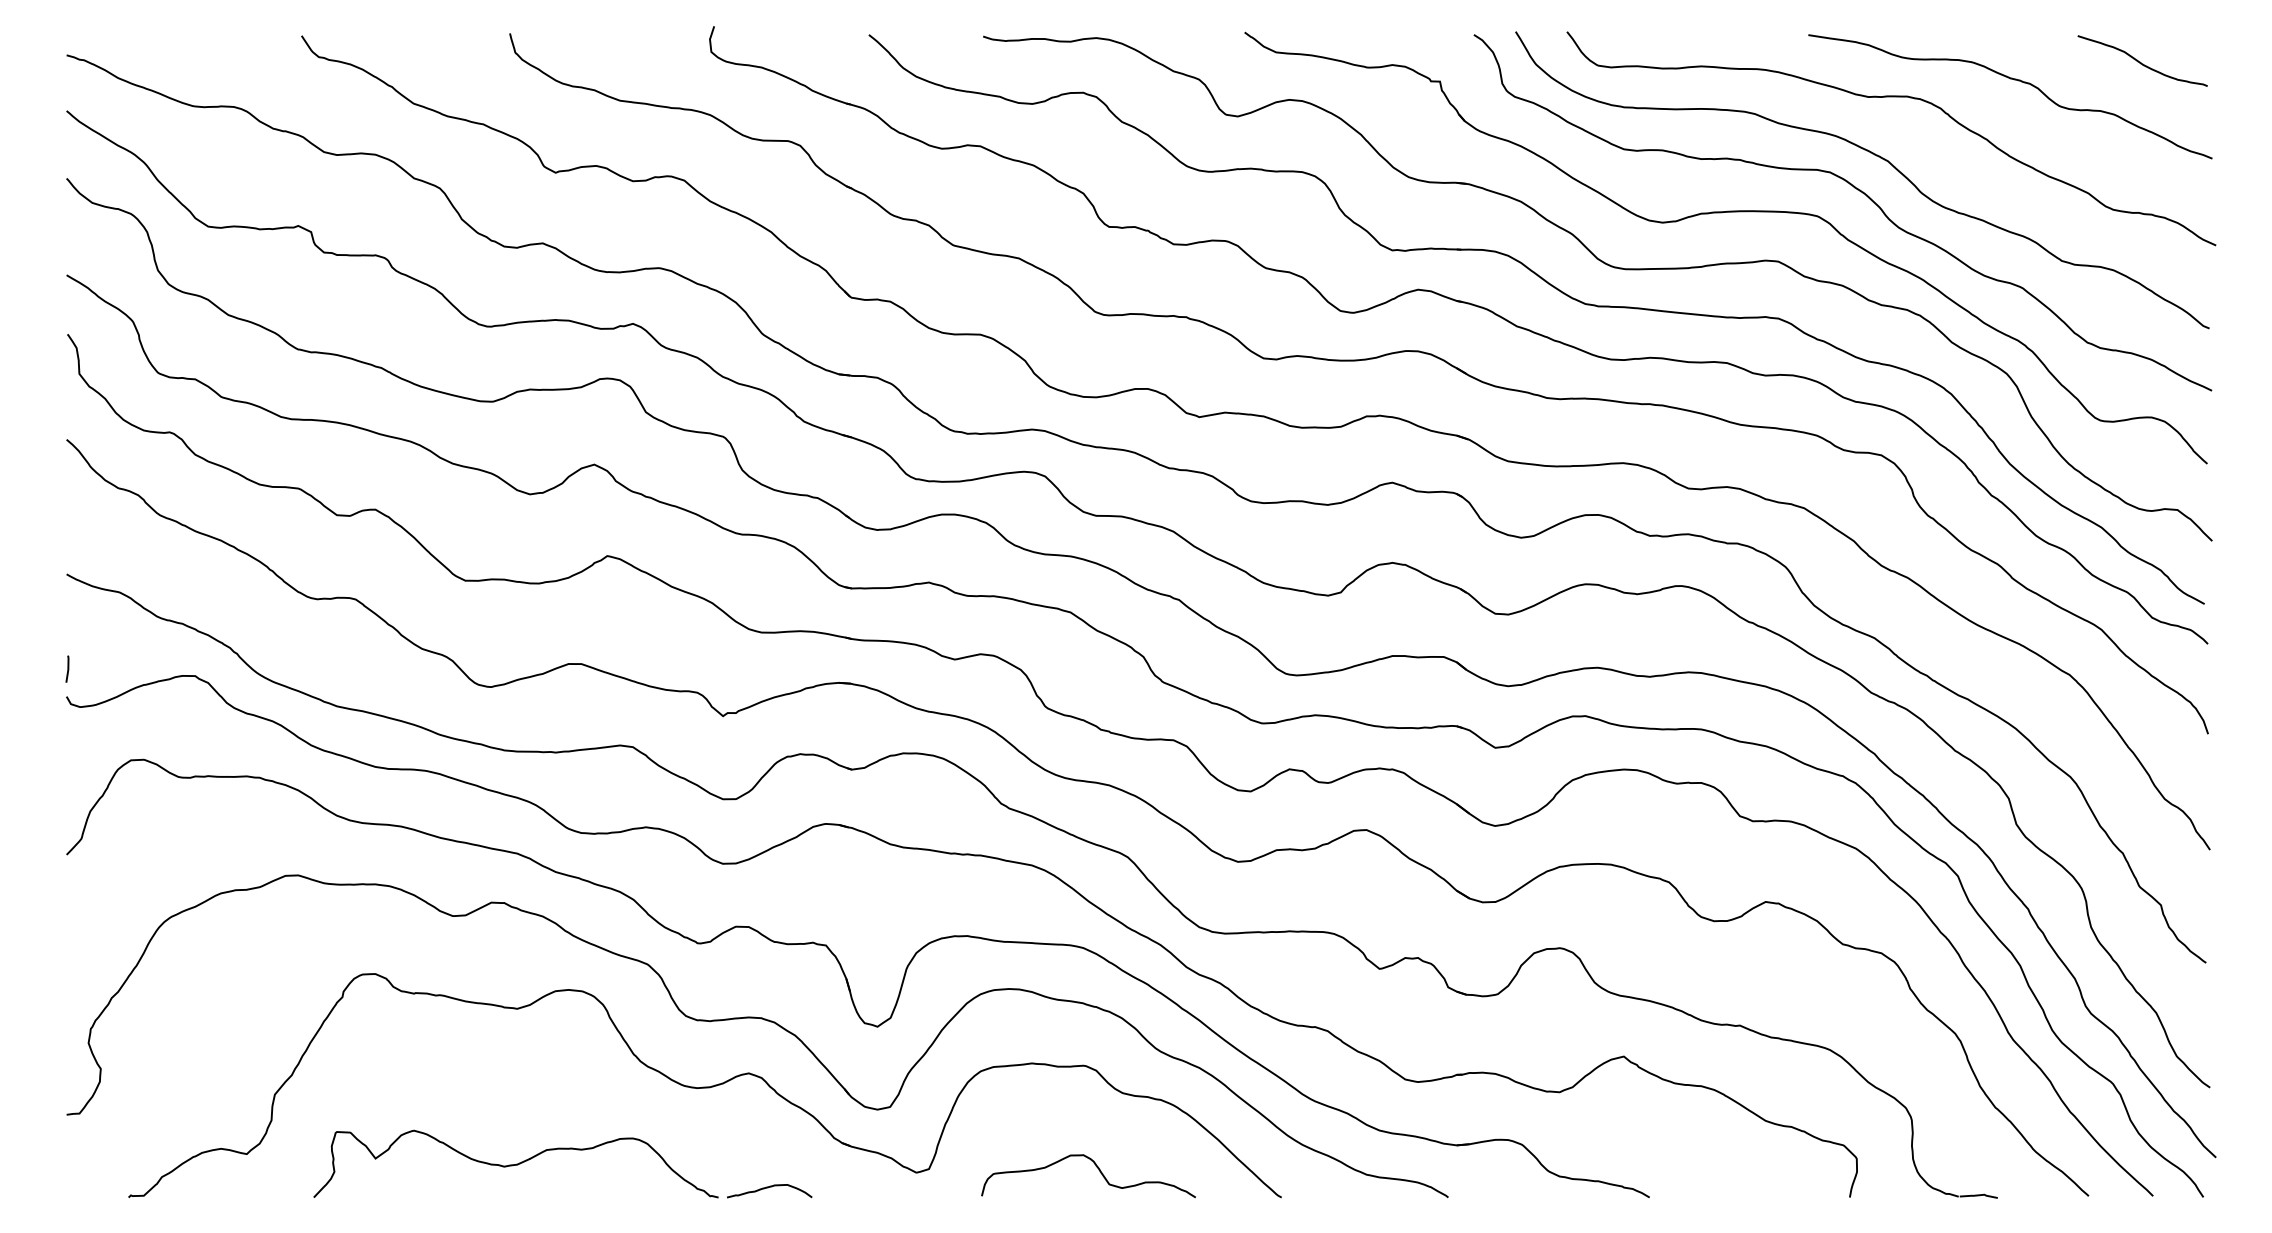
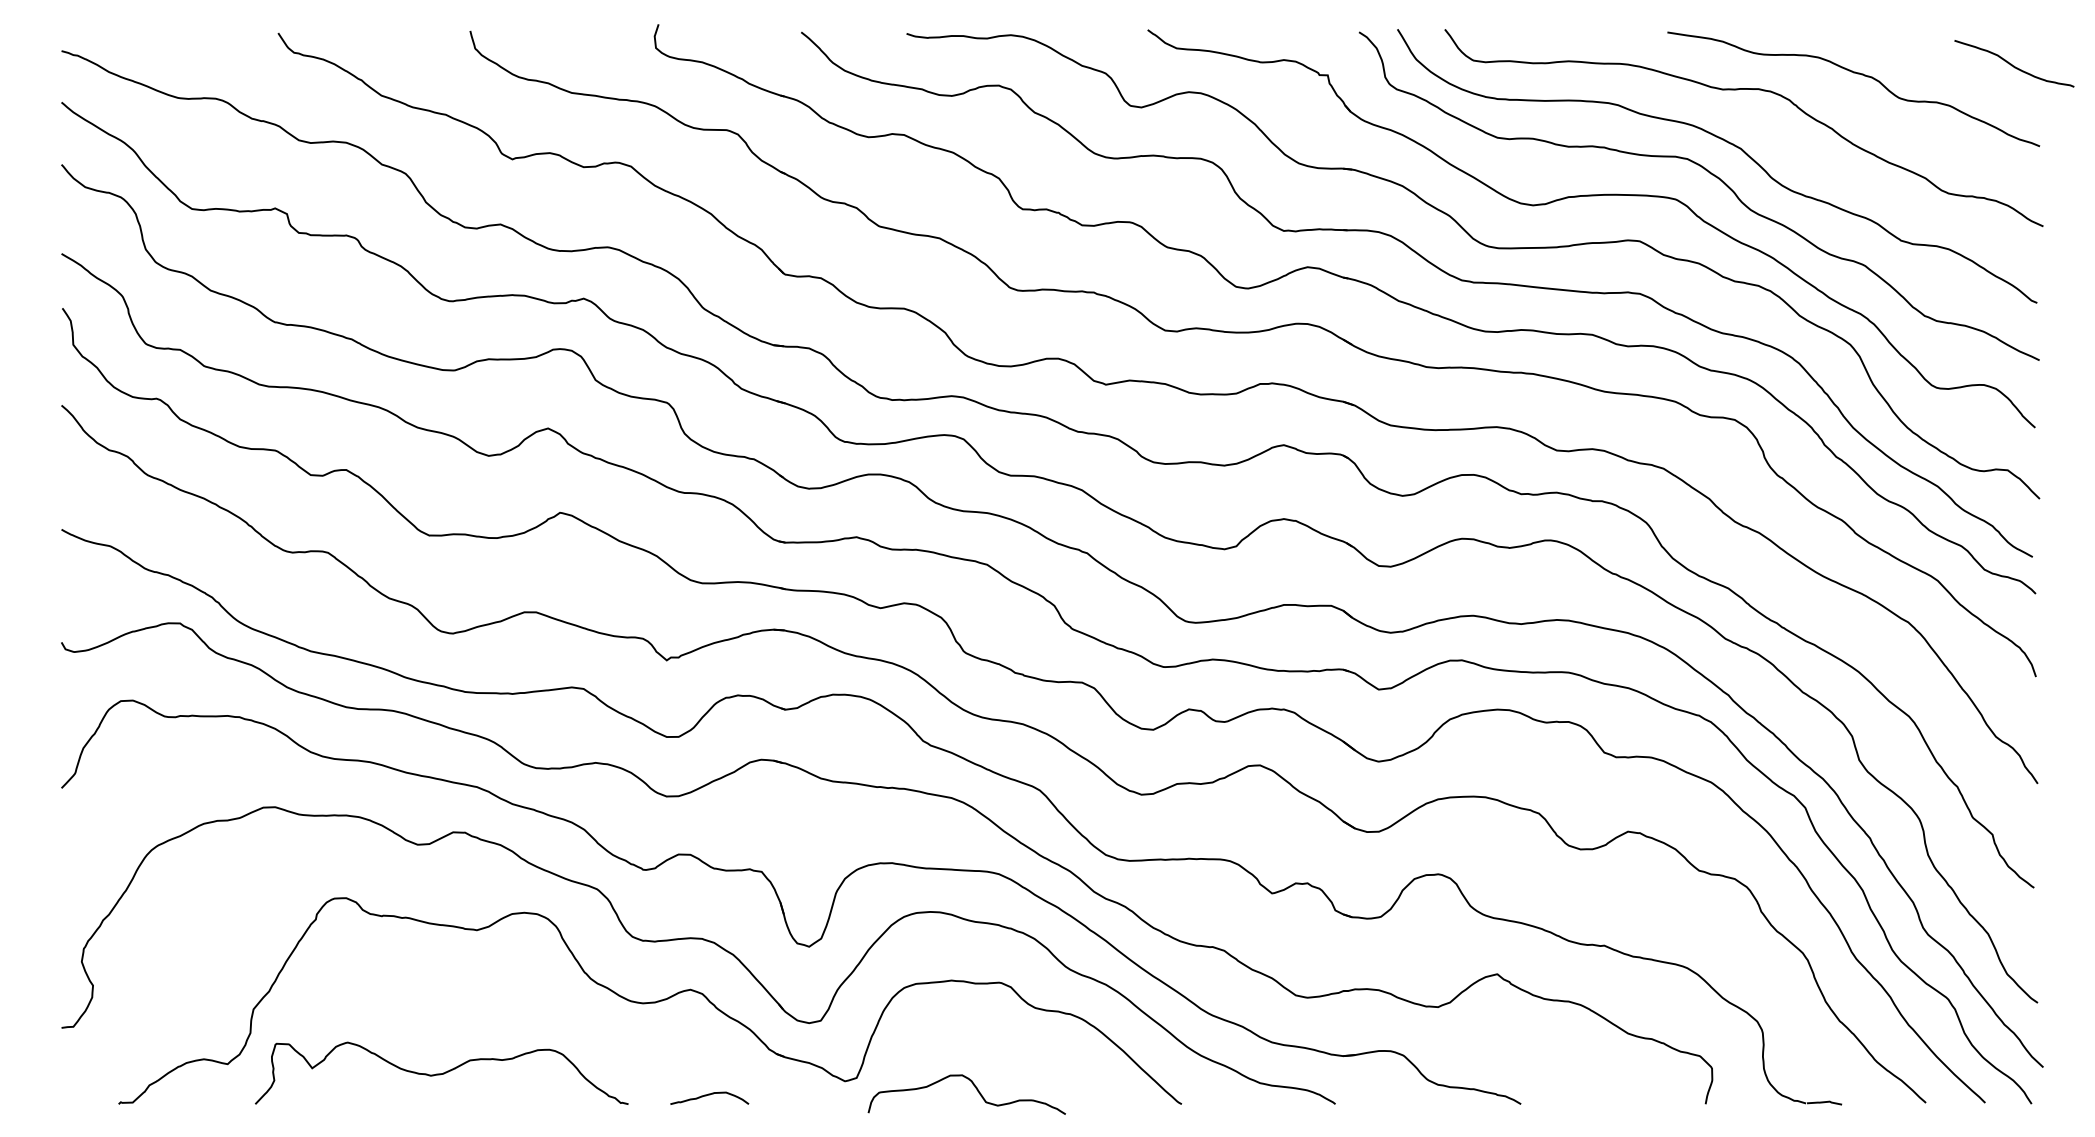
curve: (2140, 61) -> (2012, 64), moved
line: (67, 668) -> (62, 616), removed
curve: (516, 1163) -> (442, 1072), moved
curve: (1098, 1170) -> (976, 1089), moved

